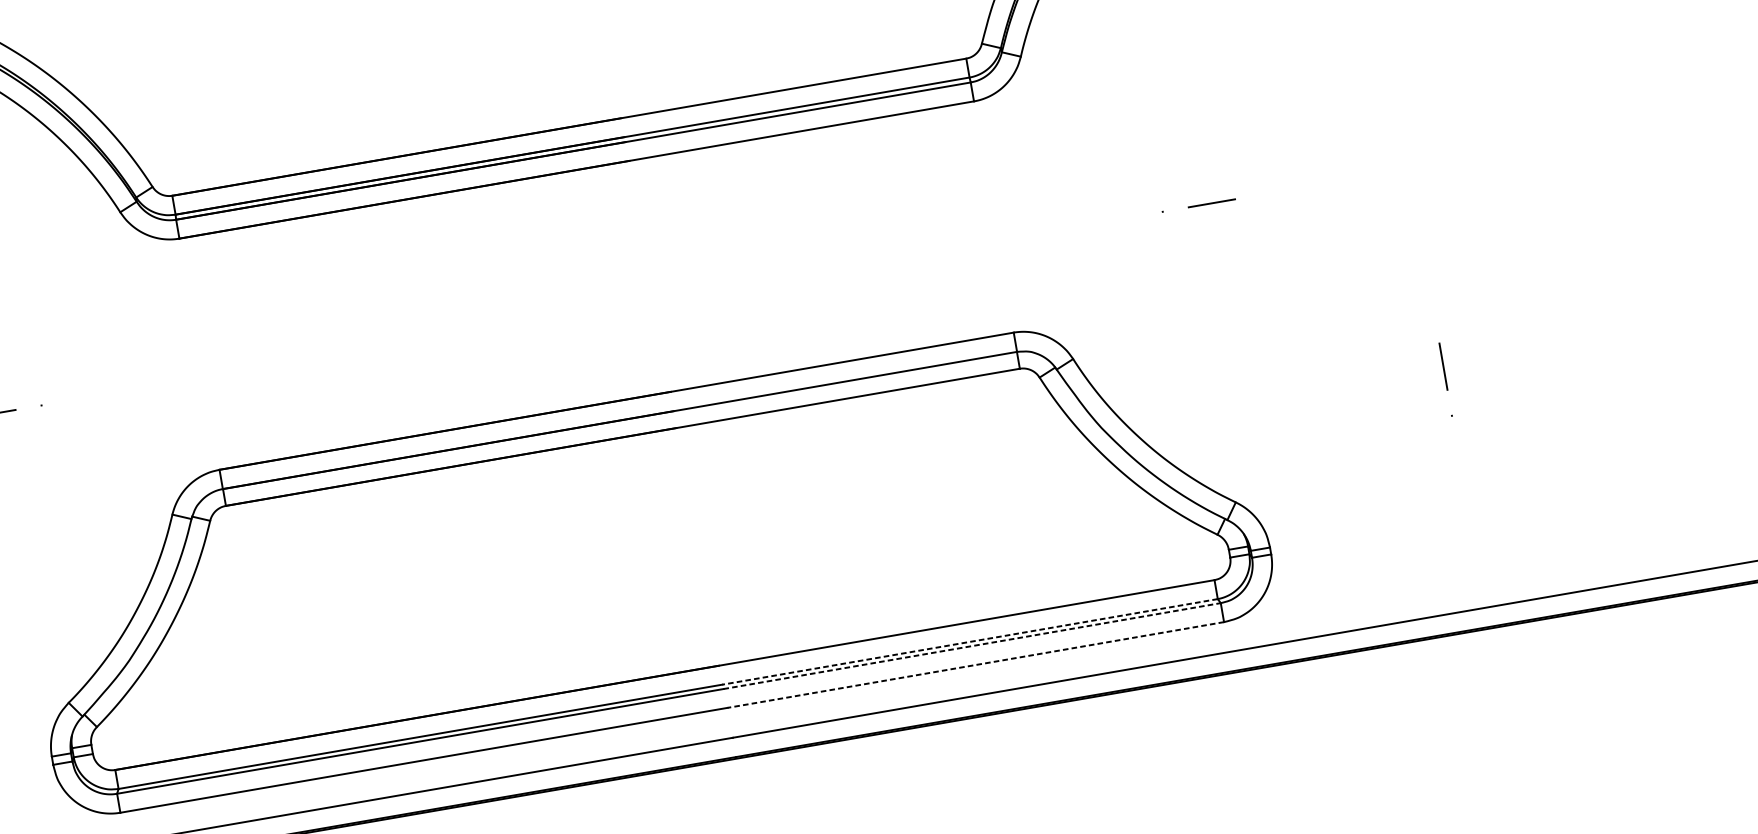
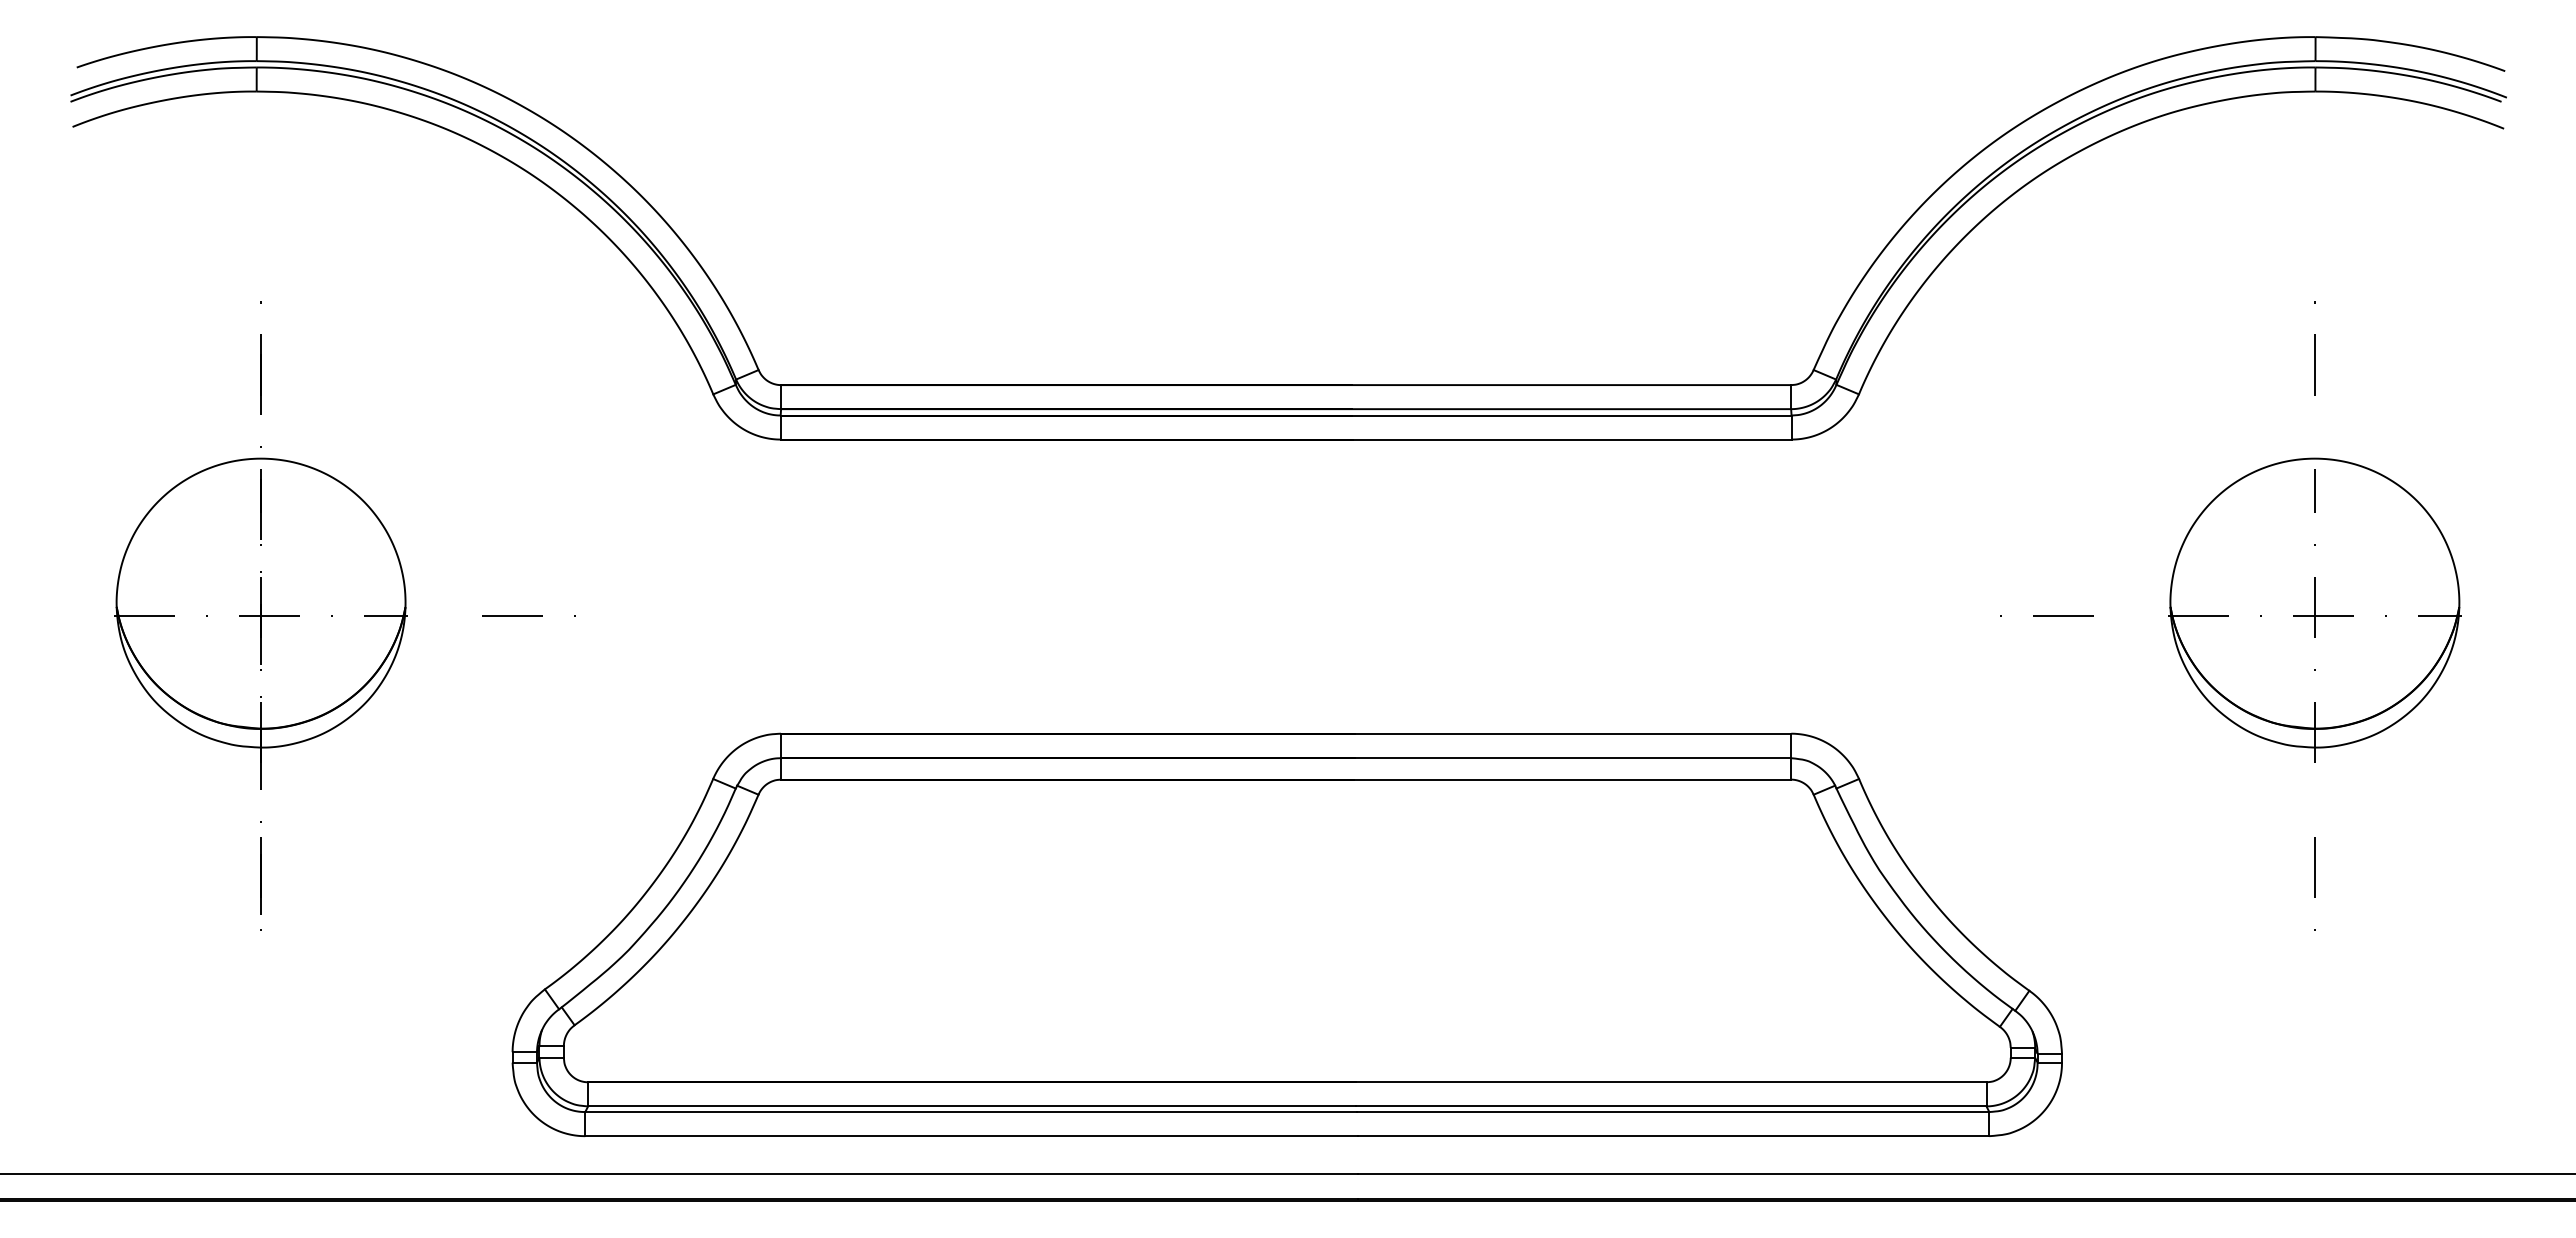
part: (1408, 163) -> (2314, 609), added
line: (969, 642) -> (1670, 1106), dashed -> solid
line: (972, 646) -> (1673, 1112), dashed -> solid
line: (975, 665) -> (1673, 1136), dashed -> solid

